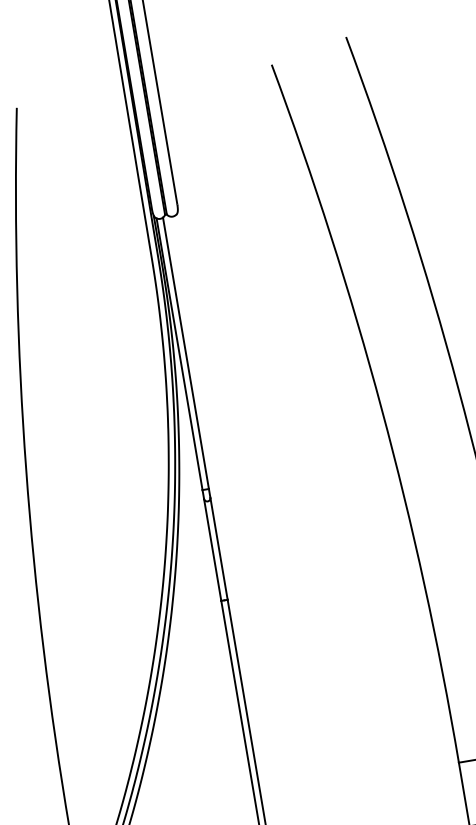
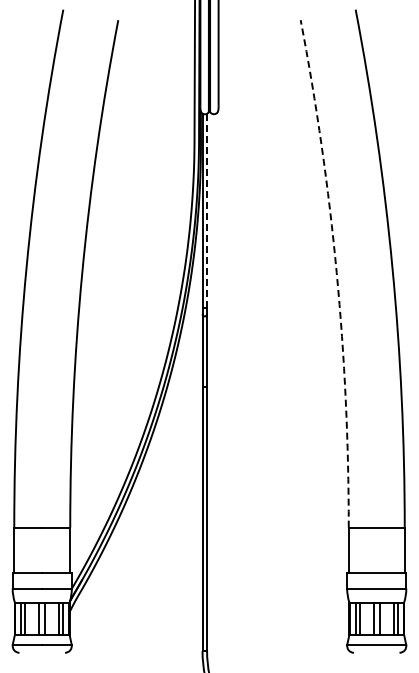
line: (186, 352) -> (207, 210), solid -> dashed
arc: (381, 408) -> (336, 272), solid -> dashed

